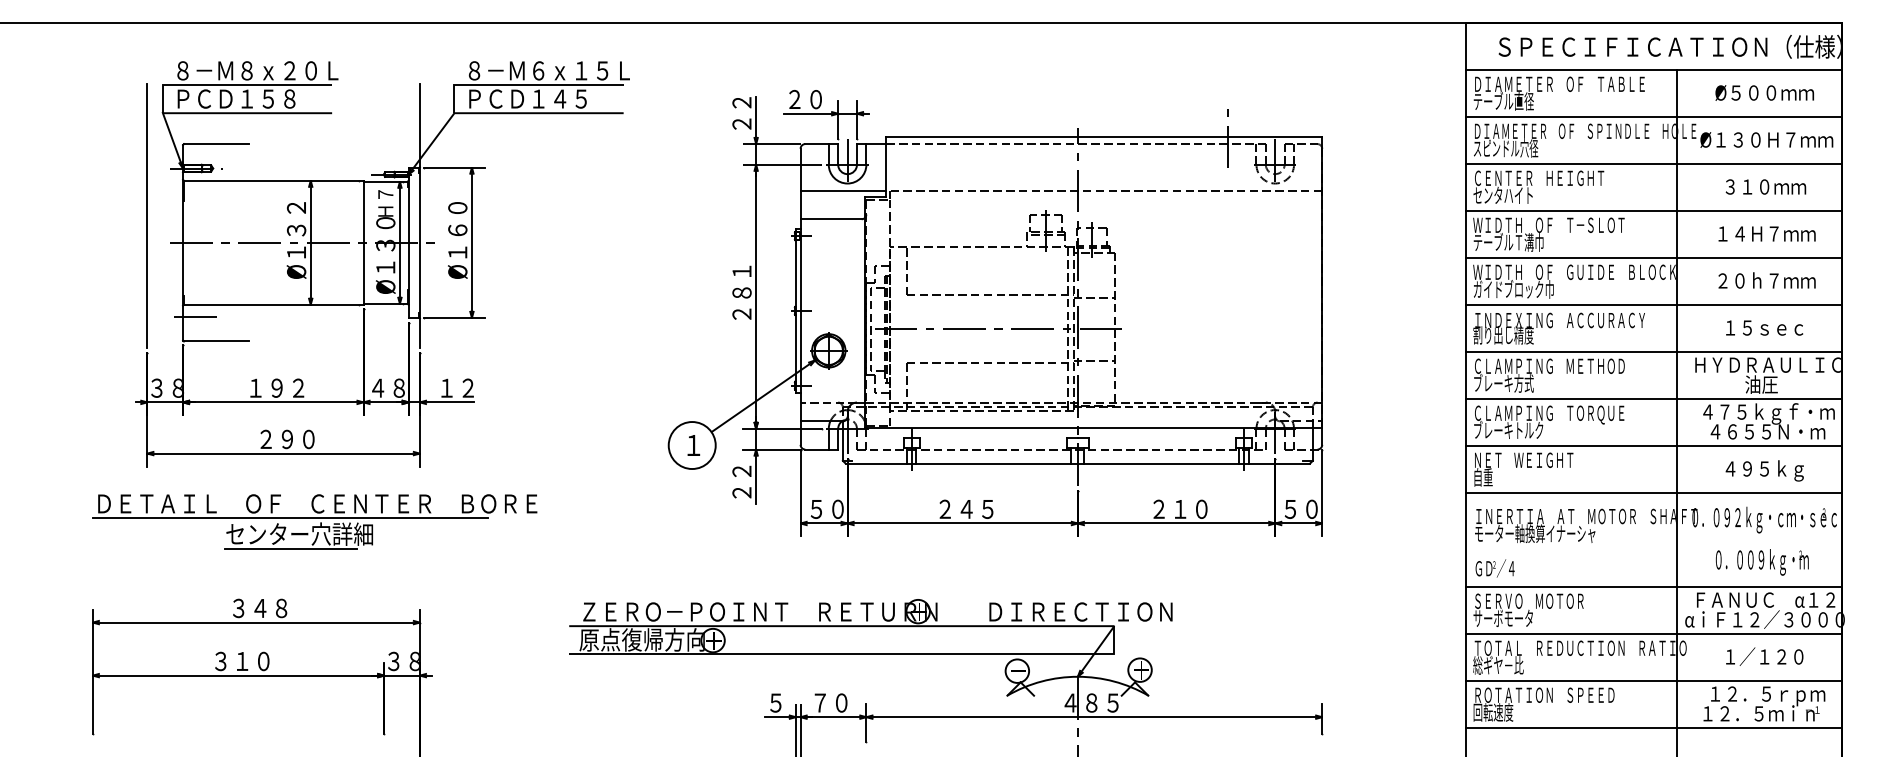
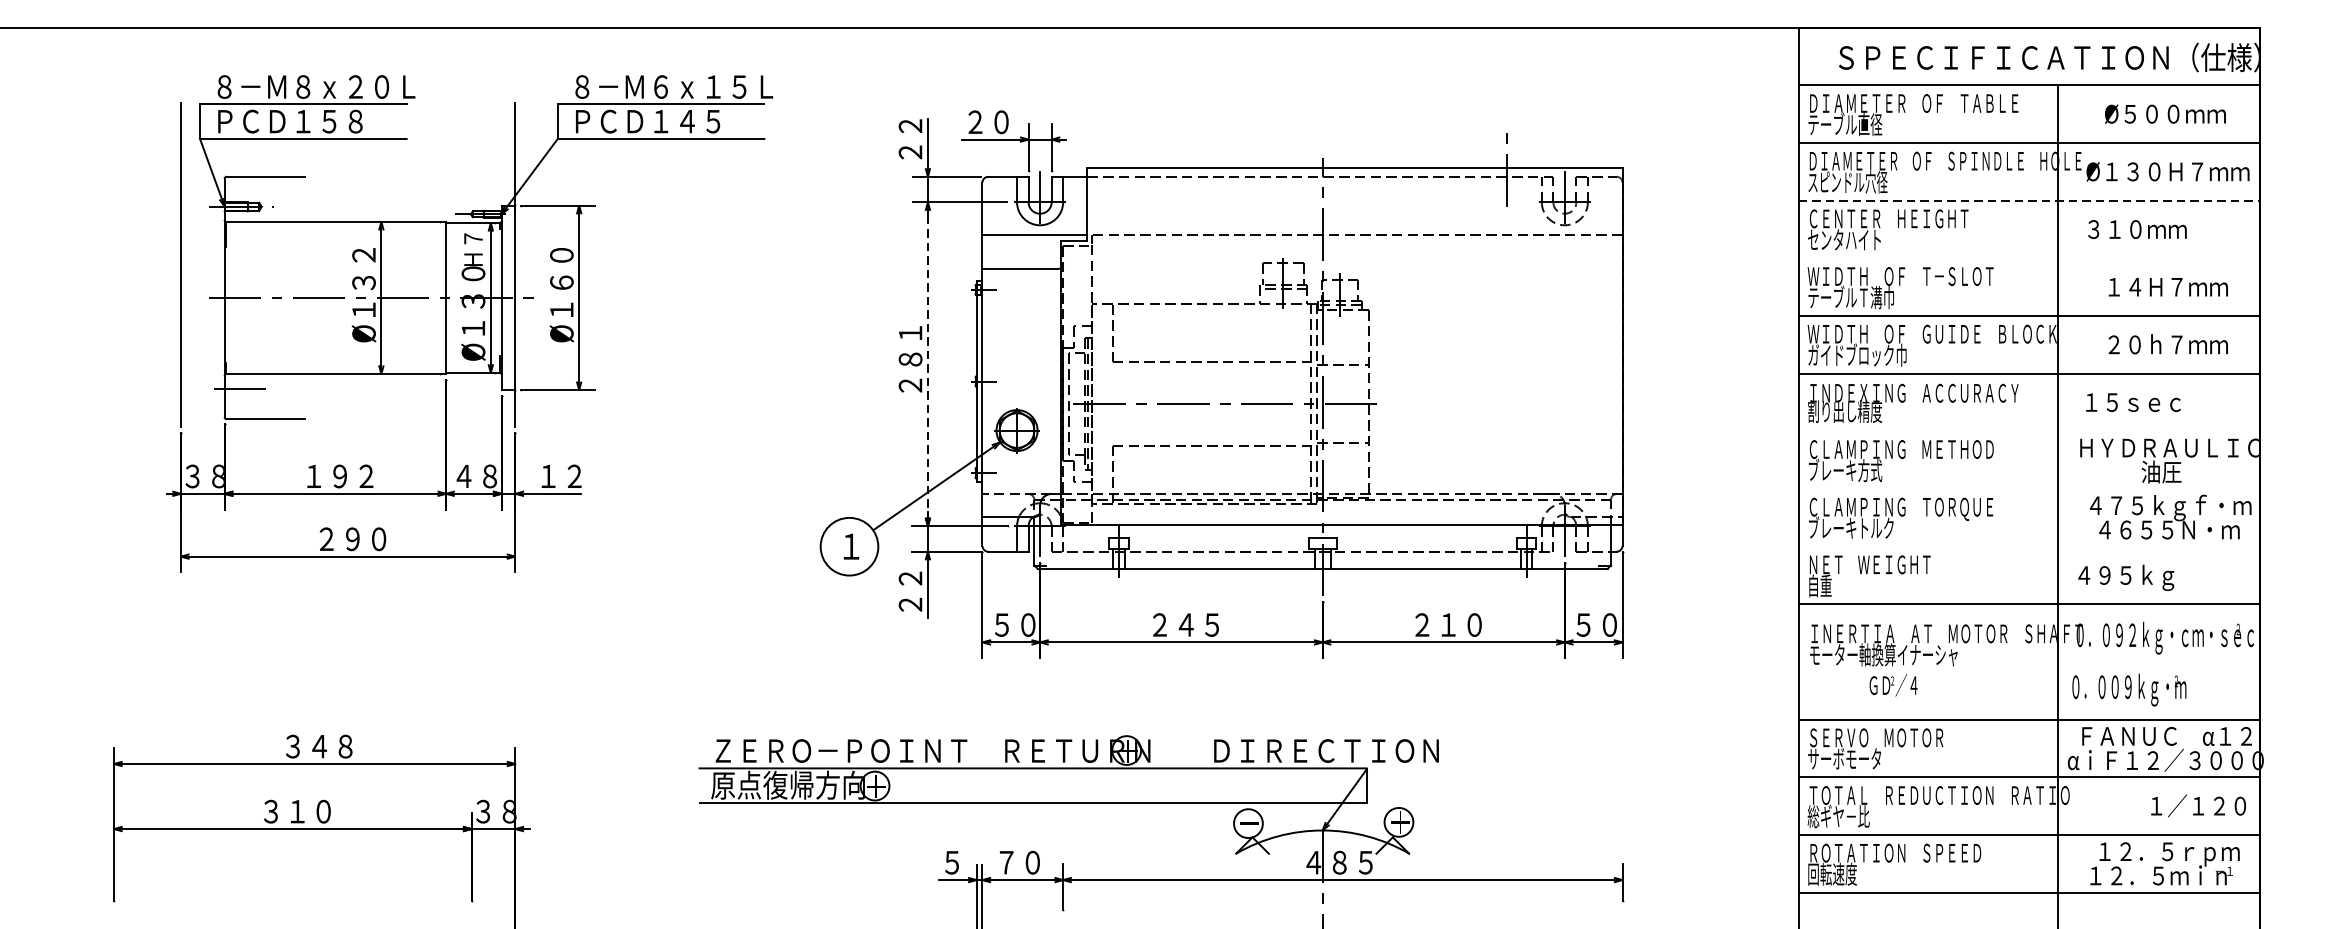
line: (1653, 163) -> (2028, 200), solid -> dashed
text: (1765, 186) -> (2136, 228), moved
line: (1653, 210) -> (2028, 258), removed
line: (756, 297) -> (928, 365), solid -> dashed
text: (1764, 327) -> (2133, 401), moved
line: (1653, 351) -> (2028, 431), removed
line: (1653, 398) -> (2028, 489), removed
line: (1653, 445) -> (2028, 546), removed
text: (1764, 470) -> (2125, 577), moved
part: (314, 521) -> (386, 639), removed
text: (1761, 562) -> (2128, 690), moved
text: (1494, 568) -> (1892, 685), moved
text: (1764, 656) -> (2198, 805), moved

